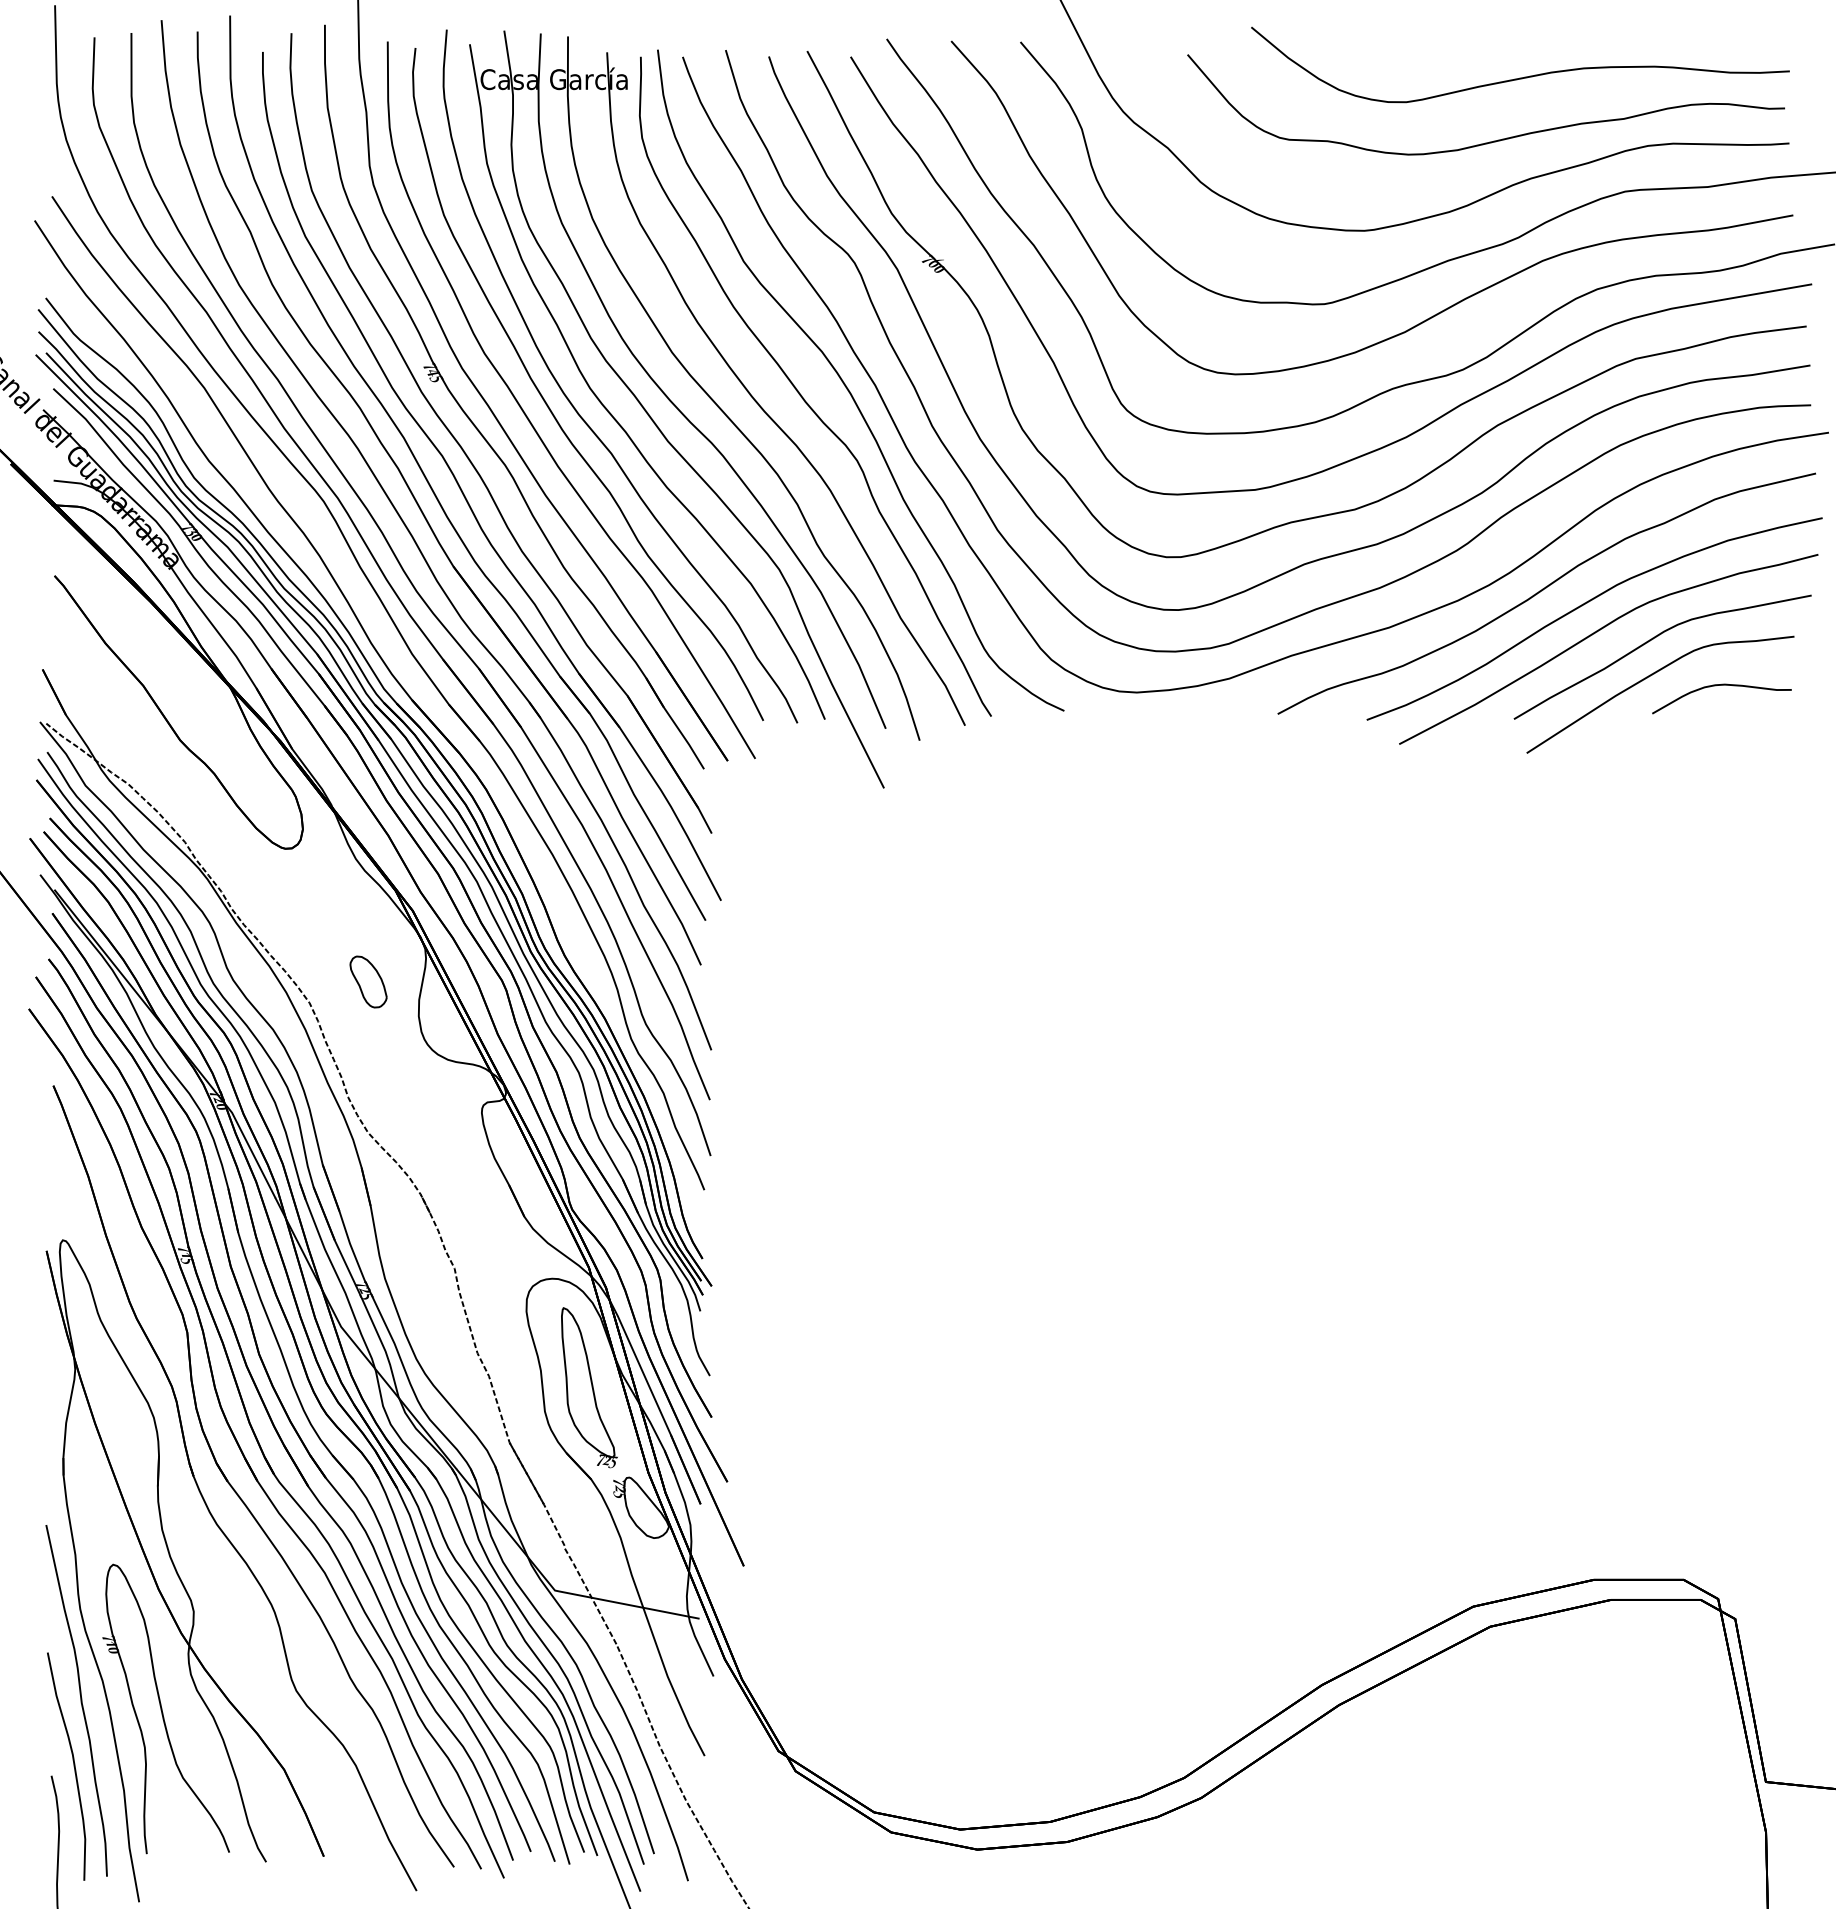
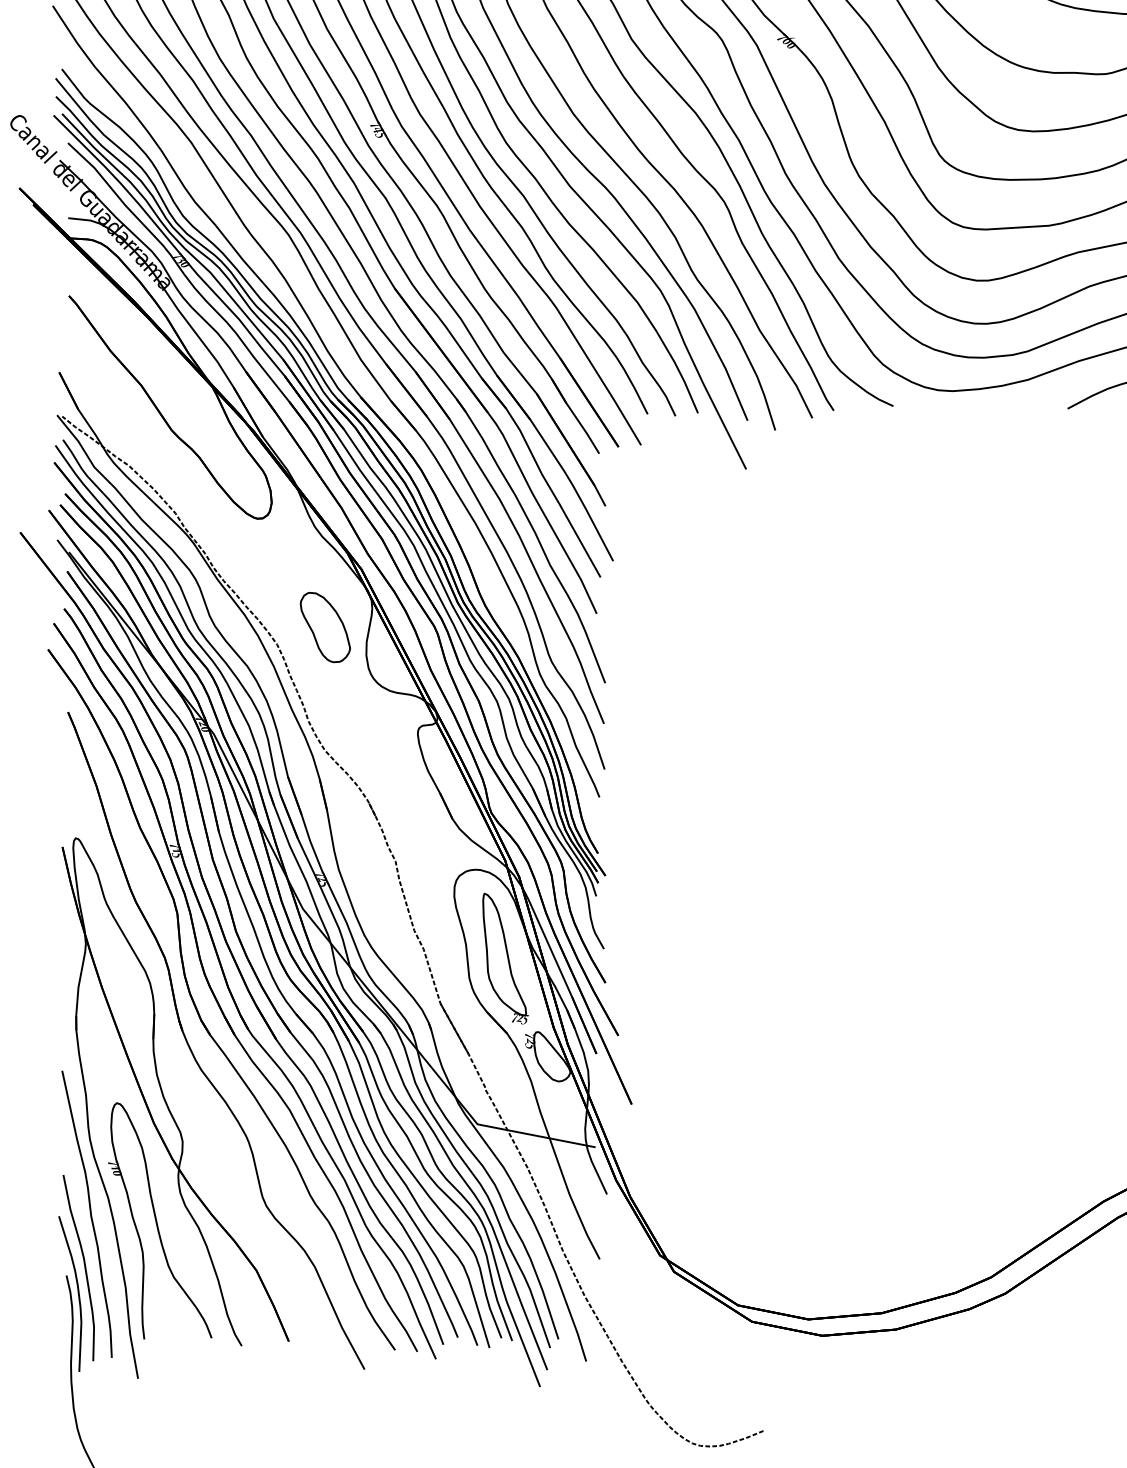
part: (368, 981) -> (325, 627), size x1.67
curve: (65, 1798) -> (77, 1294), added

